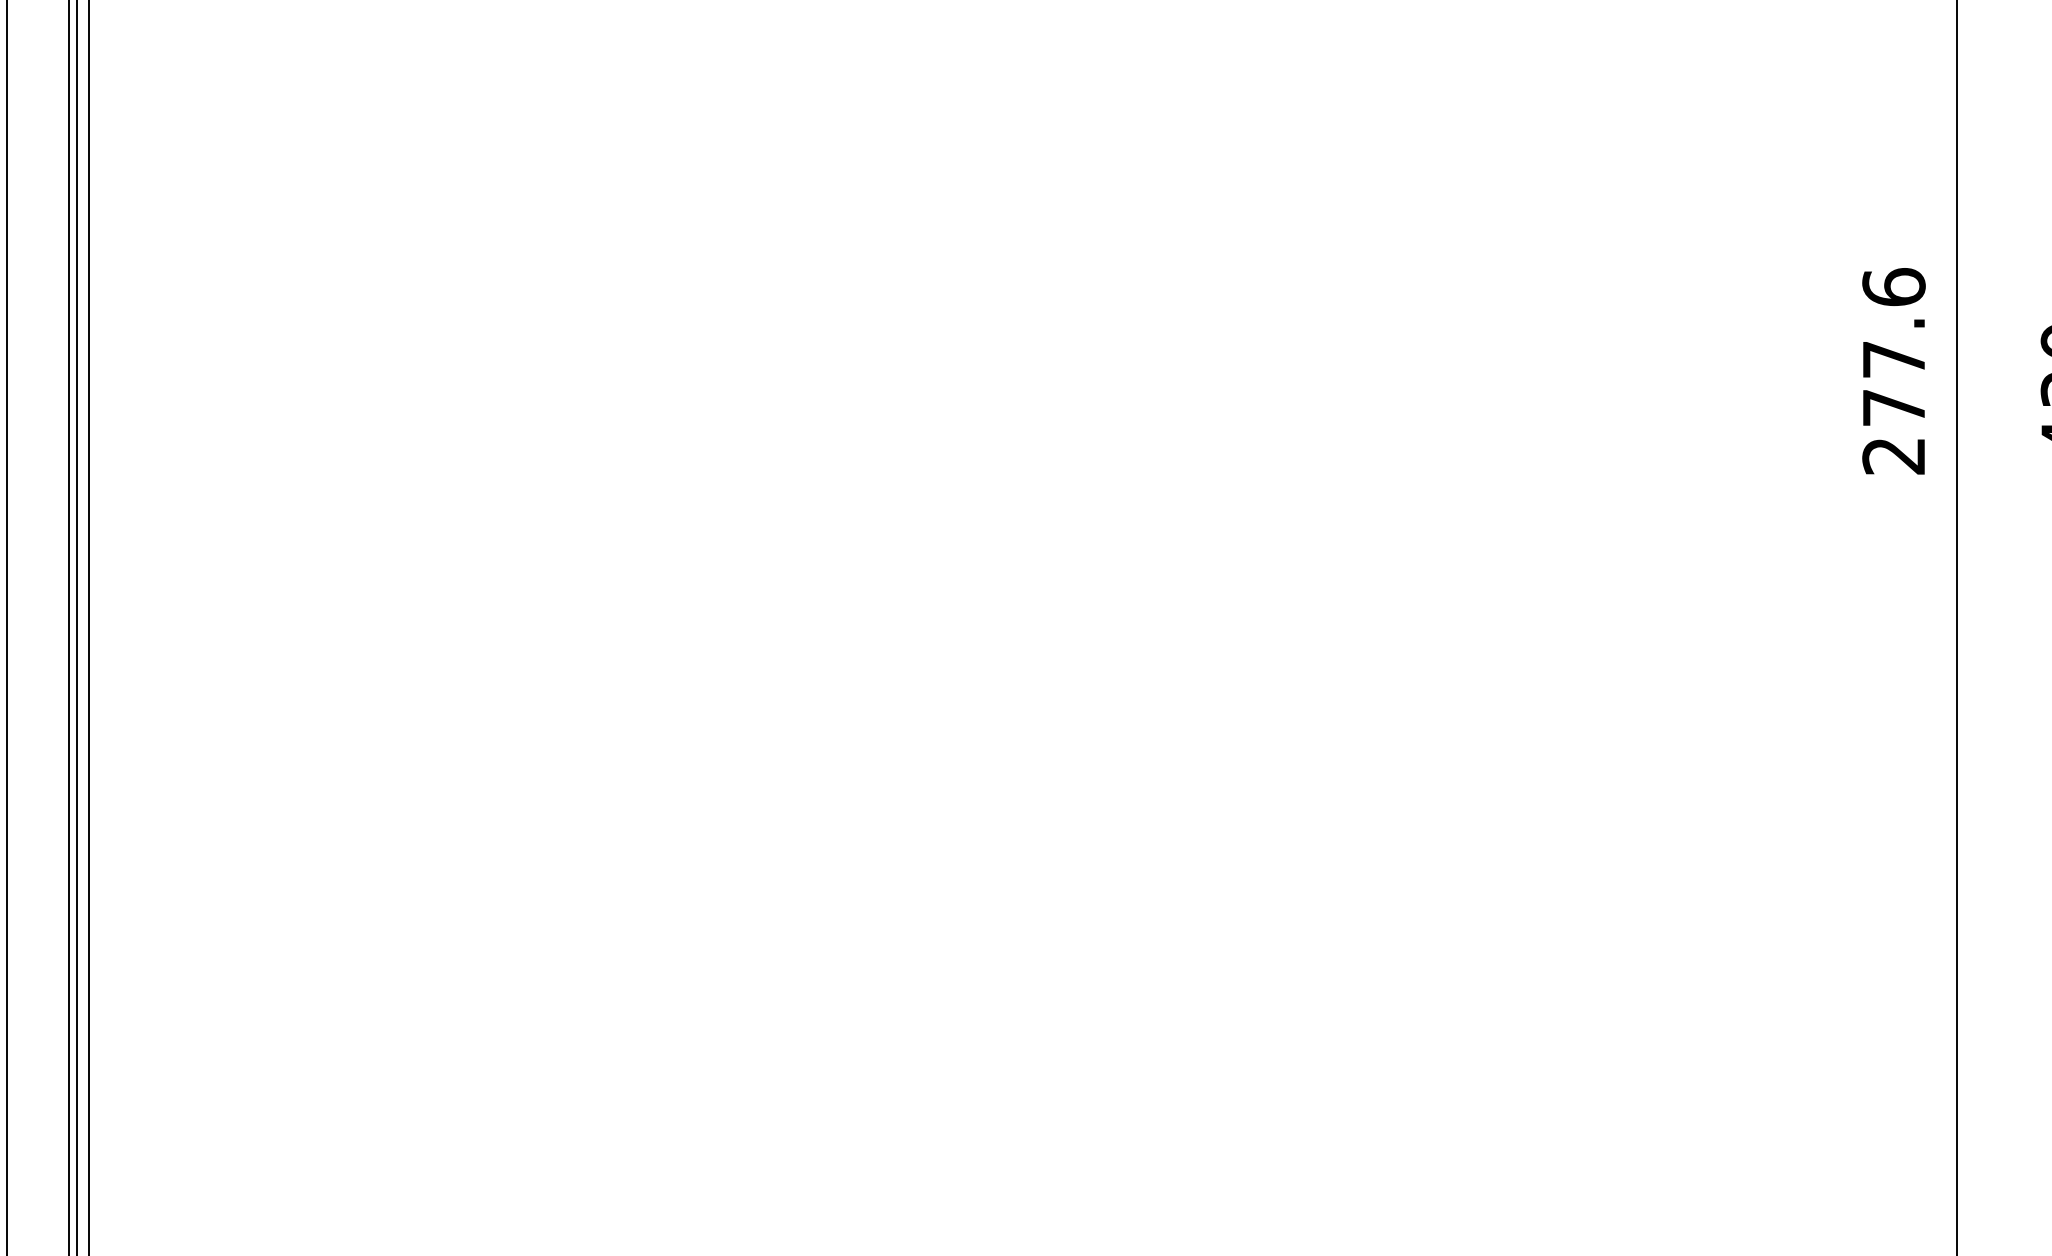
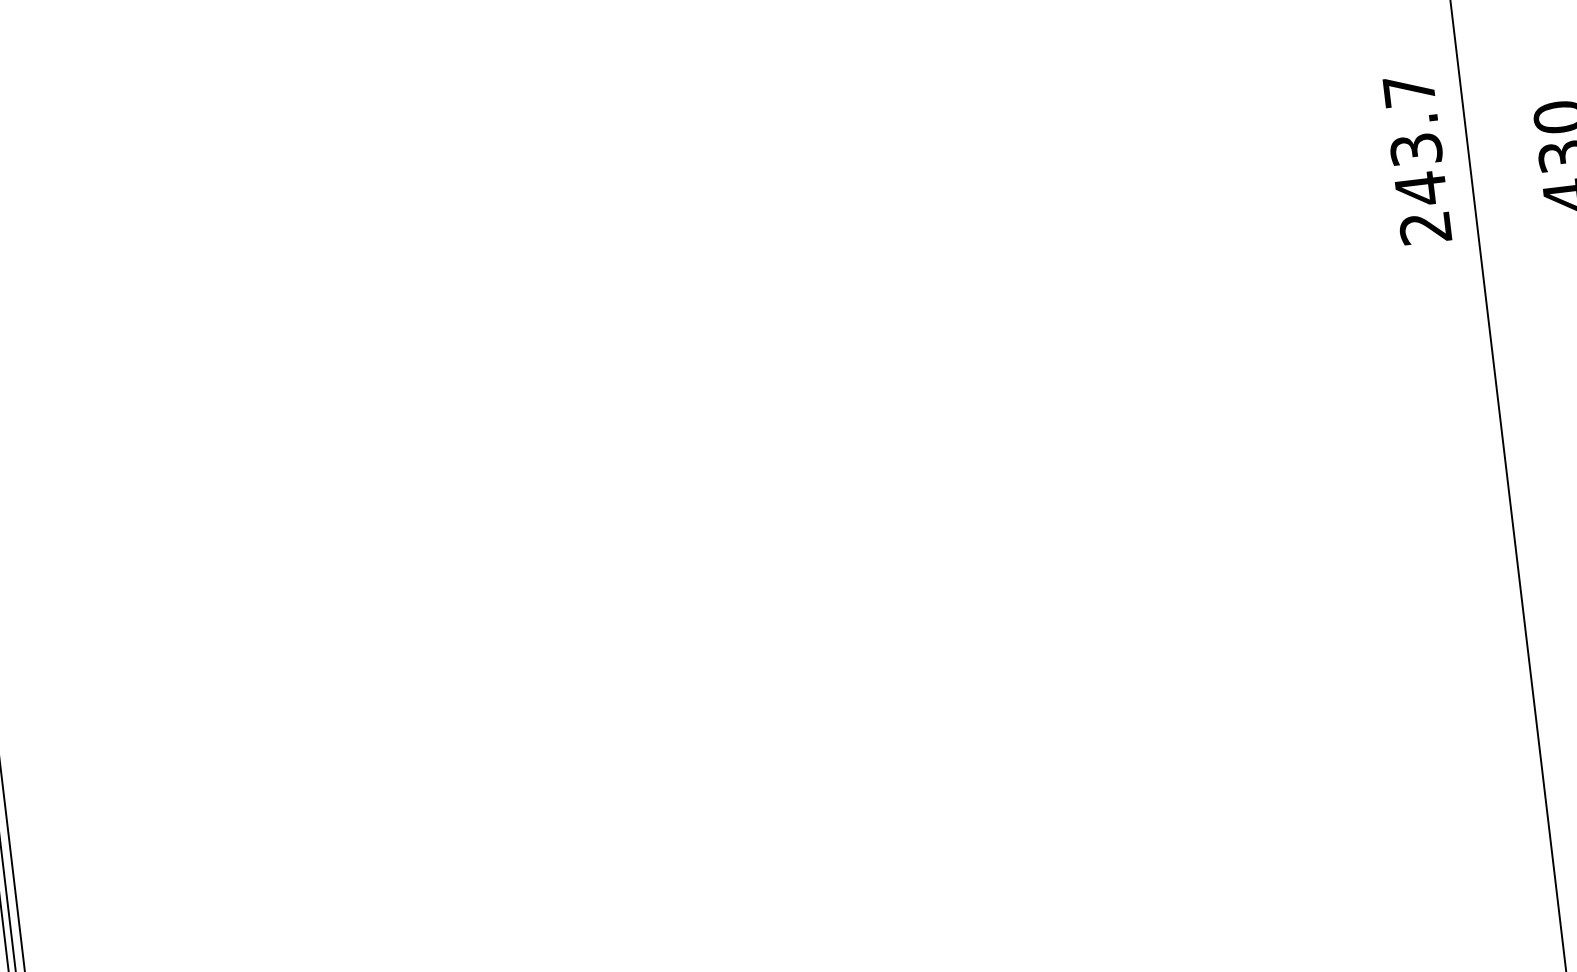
text: (1893, 348) -> (1414, 140), 277.6 -> 243.7

